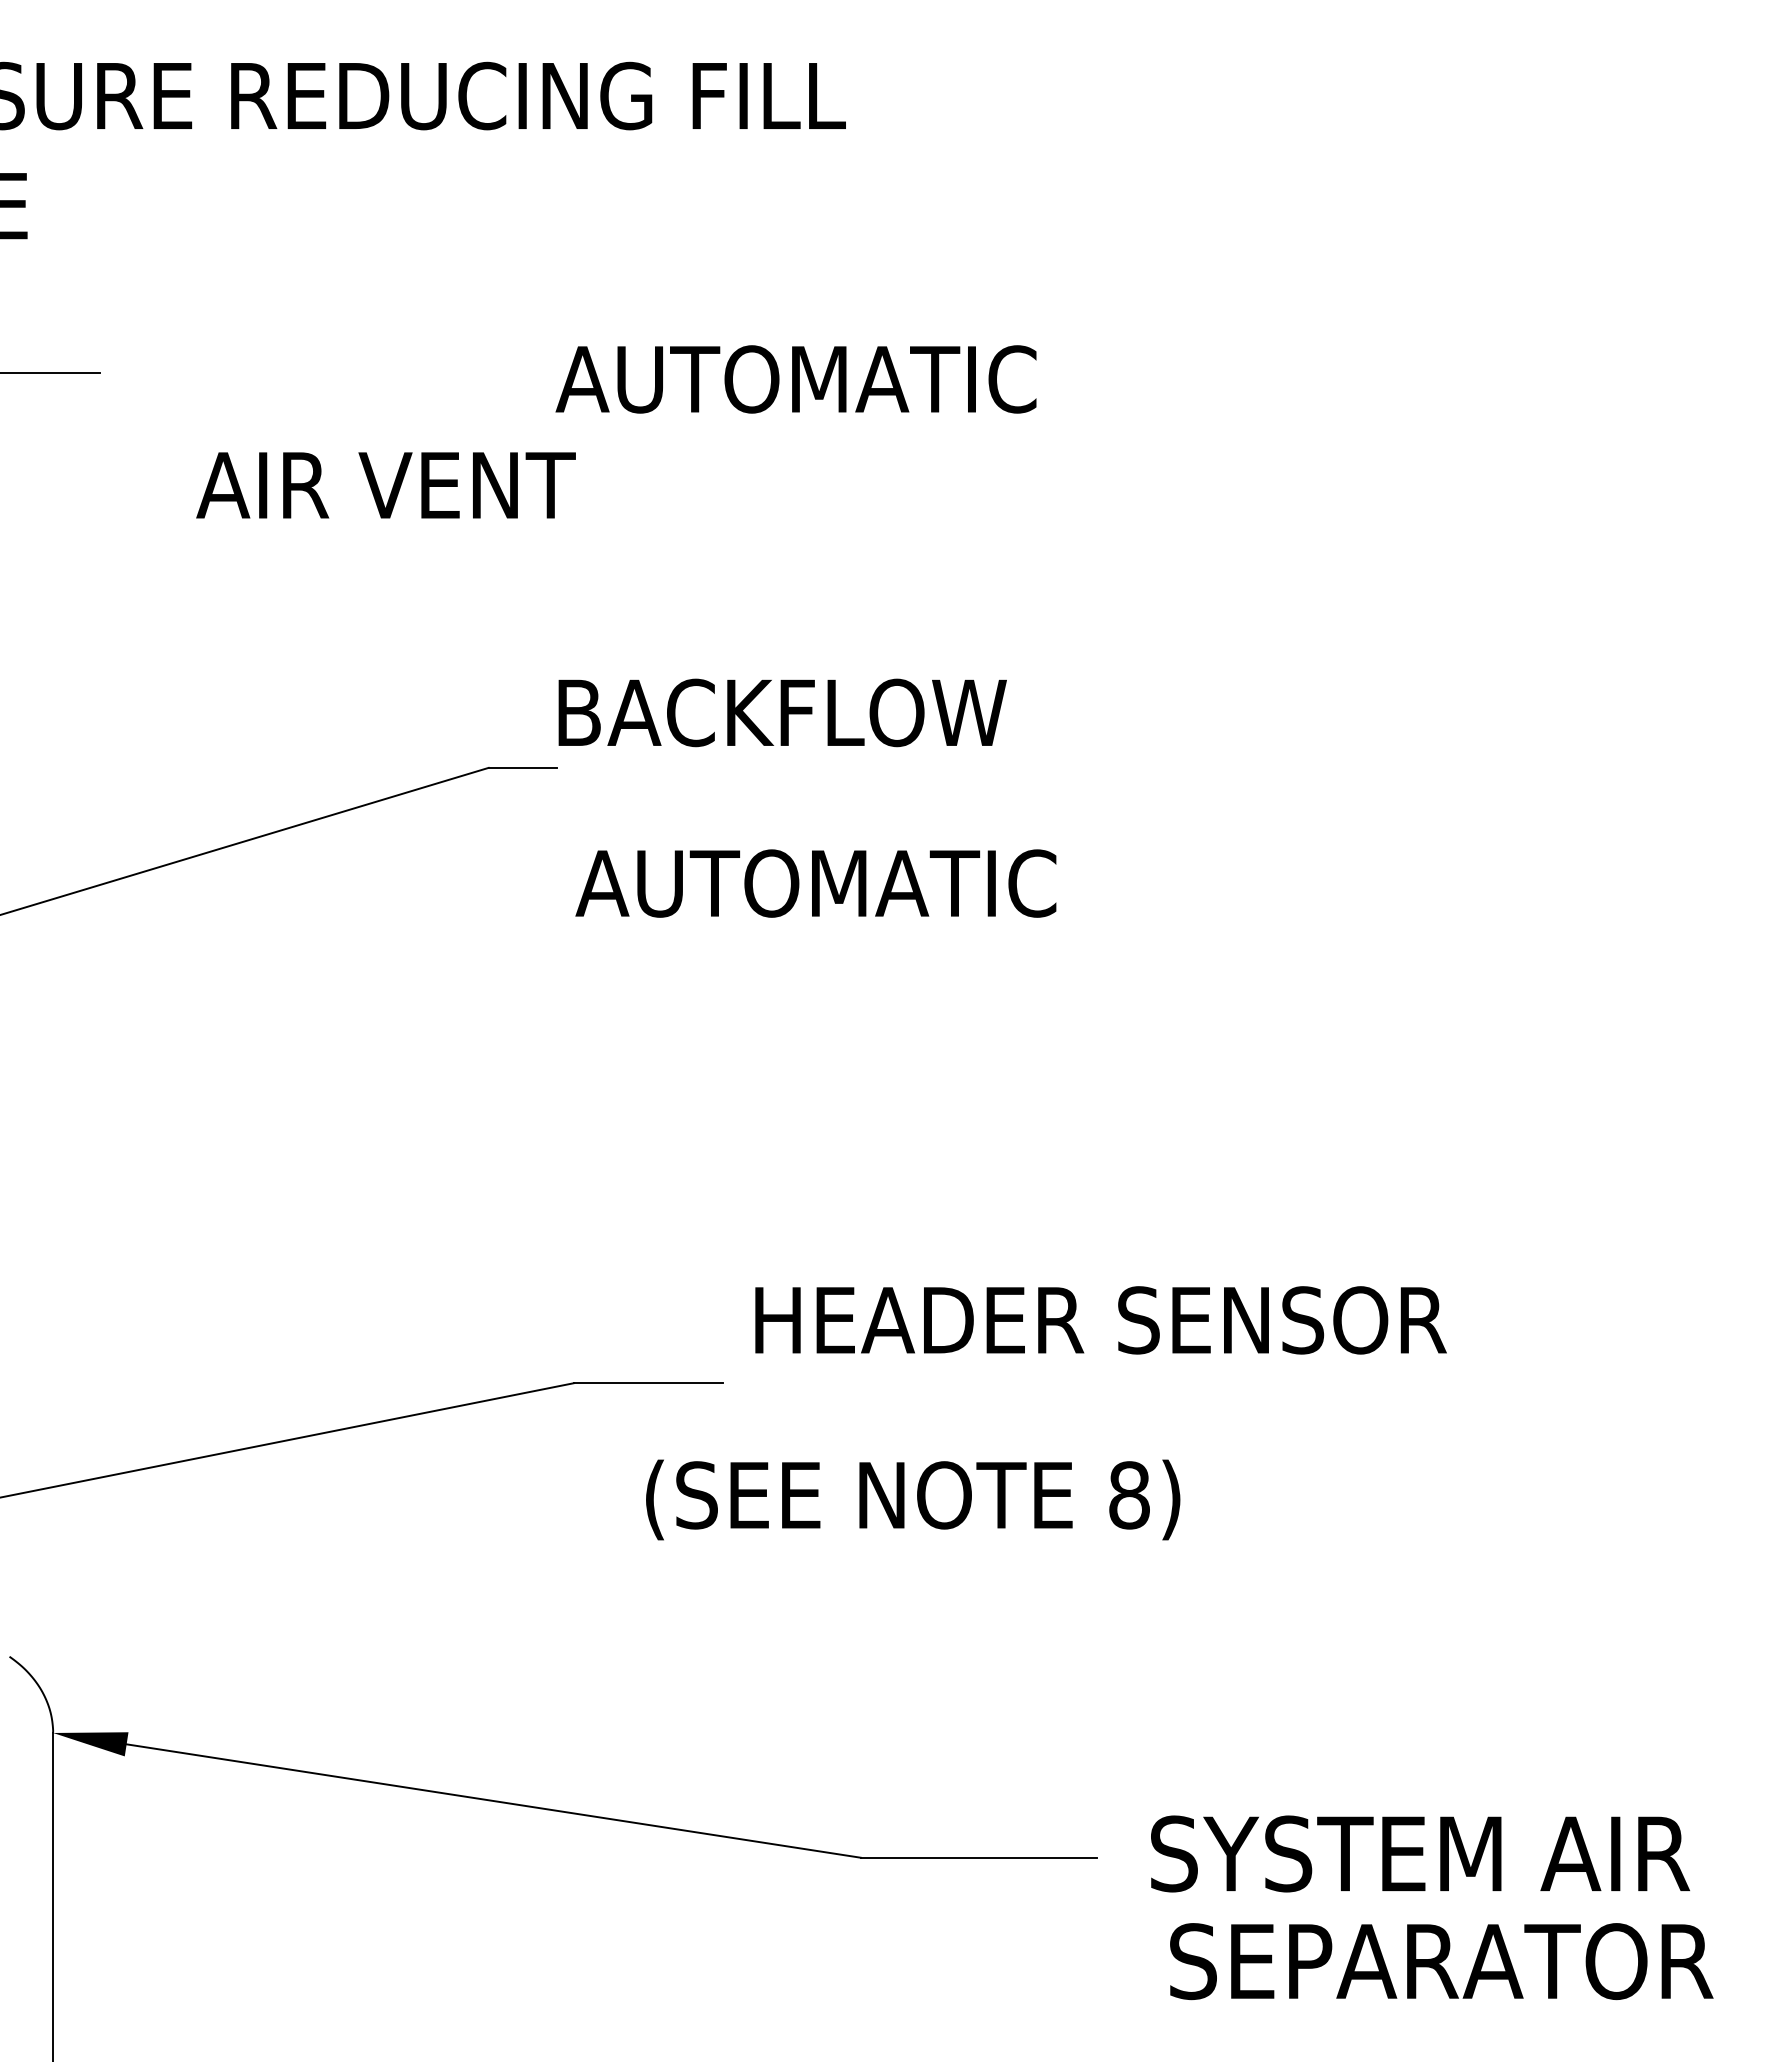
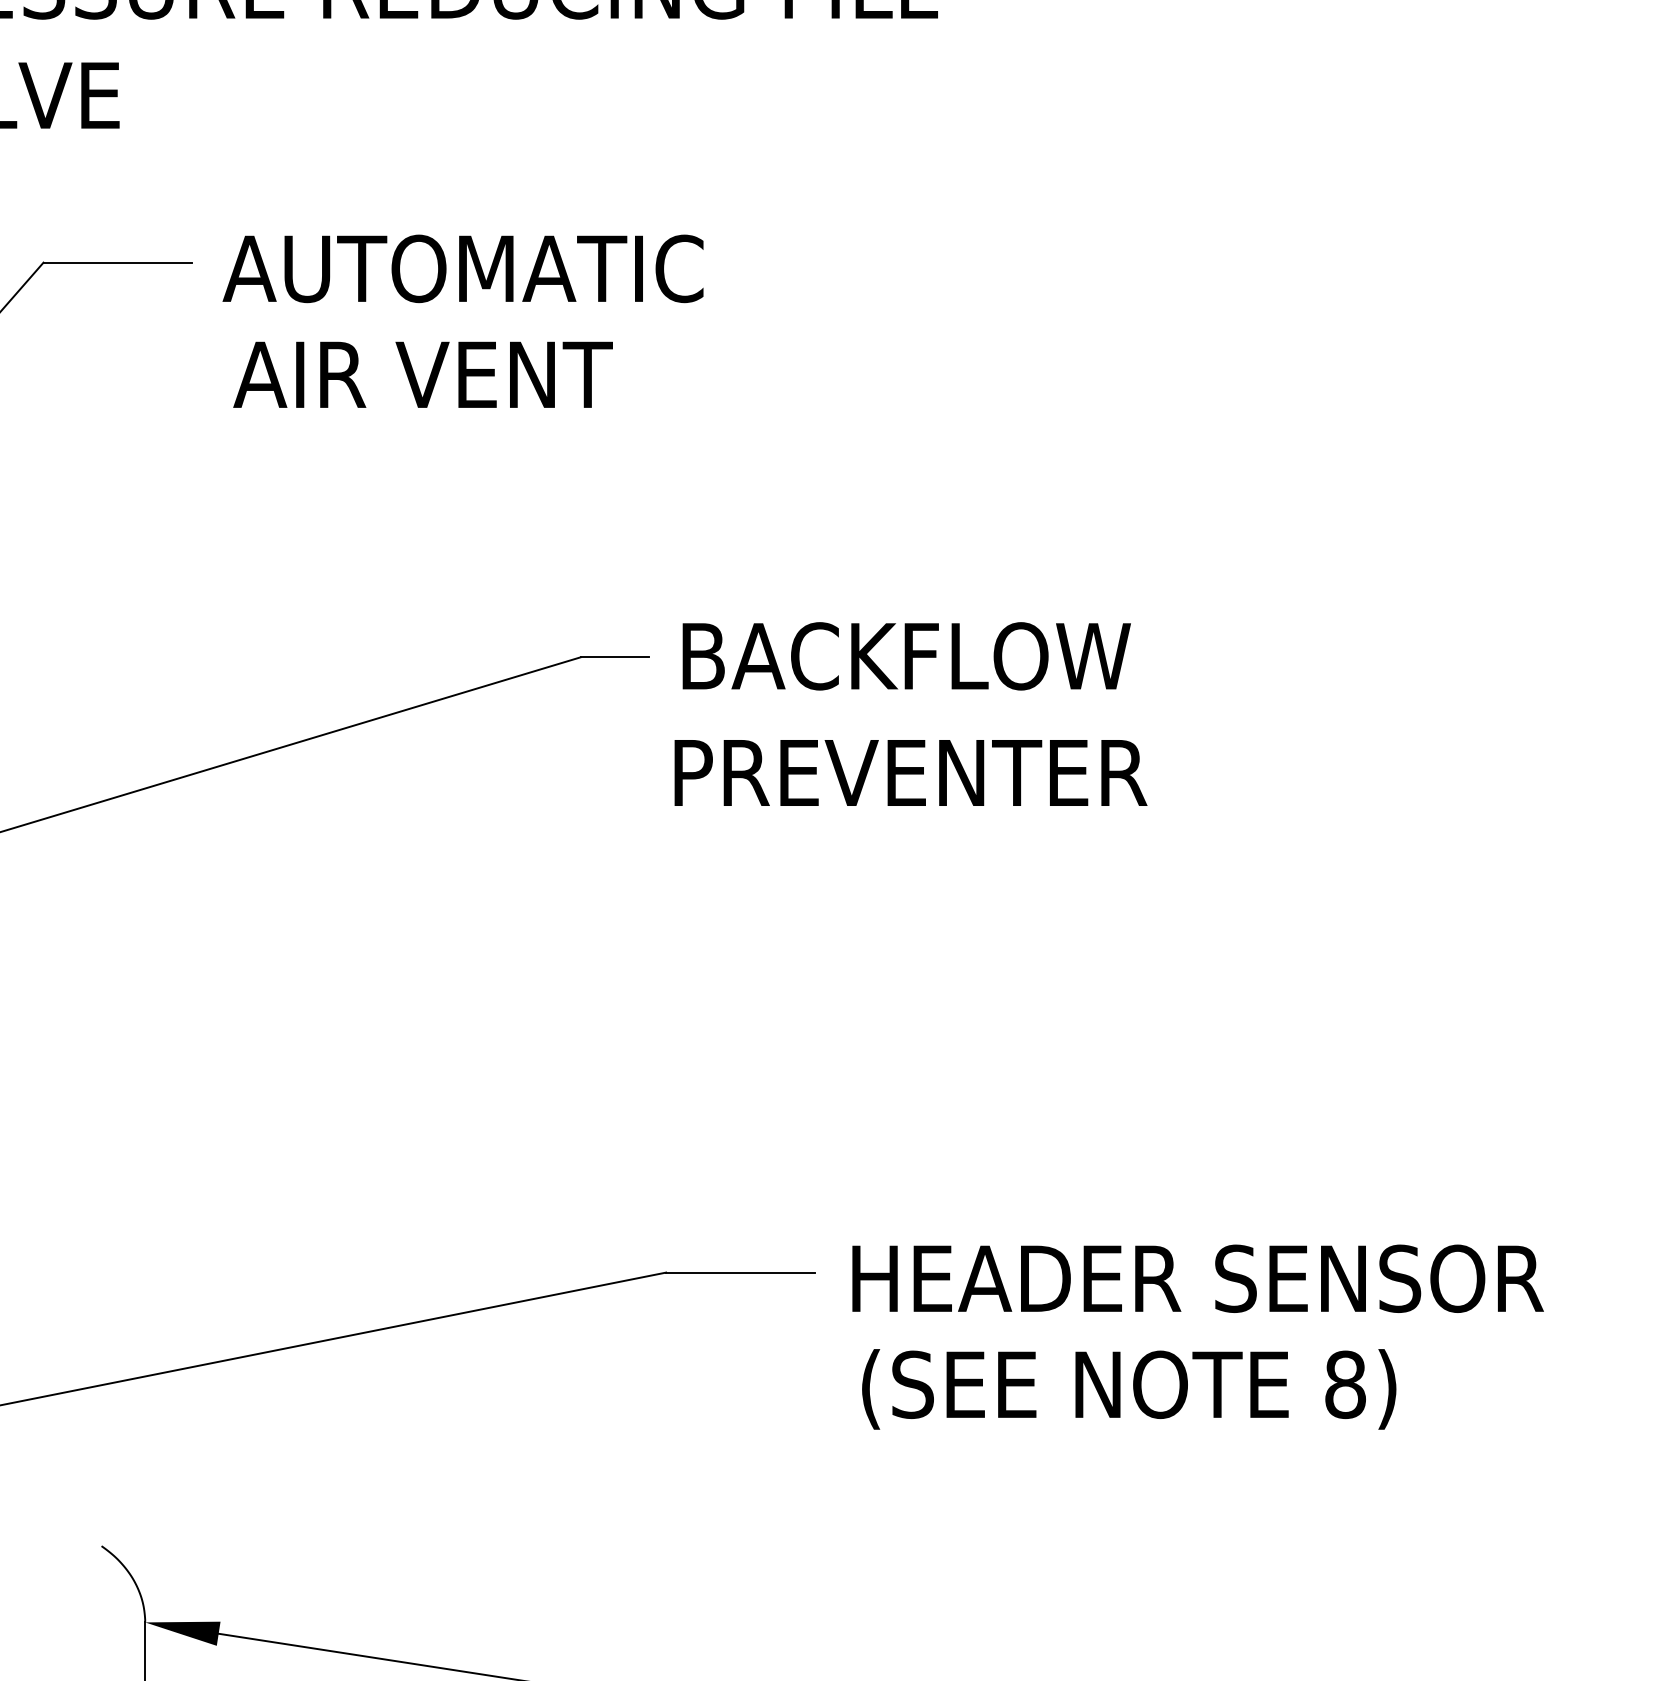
text: (795, 379) -> (462, 268), moved
text: (385, 485) -> (422, 374), moved
text: (782, 712) -> (906, 655), moved
text: (815, 883) -> (907, 772), AUTOMATIC -> PREVENTER
text: (1100, 1320) -> (1197, 1278), moved
text: (913, 1499) -> (1129, 1388), moved

